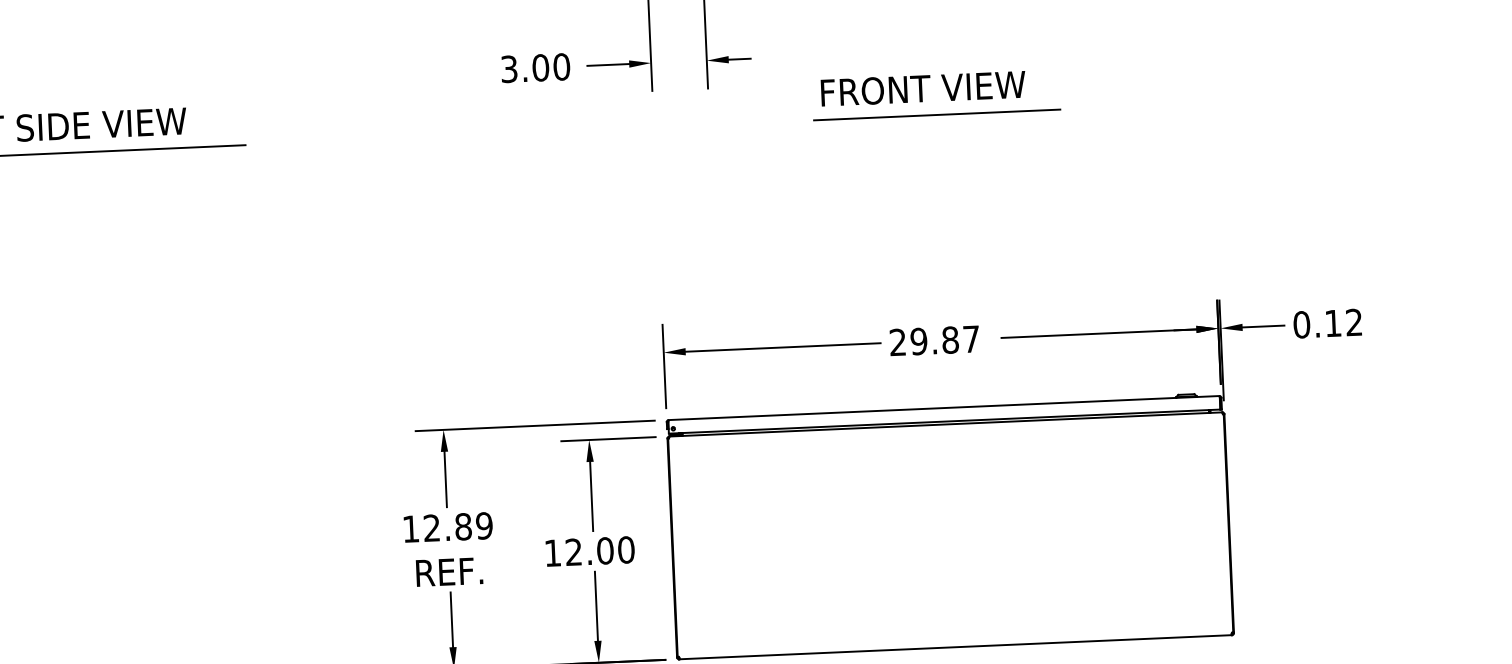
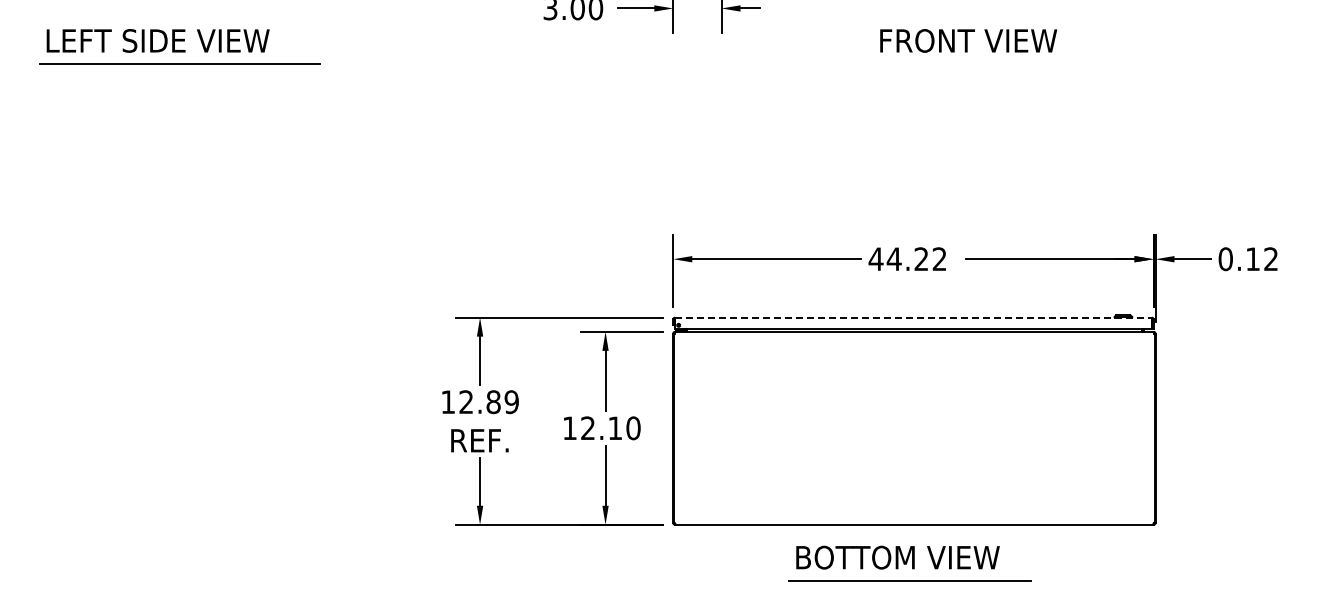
text: (923, 88) -> (968, 40), moved
line: (937, 115) -> (918, 64), removed
text: (934, 341) -> (907, 259), 29.87 -> 44.22
line: (944, 407) -> (913, 317), solid -> dashed
text: (605, 551) -> (615, 428), 12.00 -> 12.10

